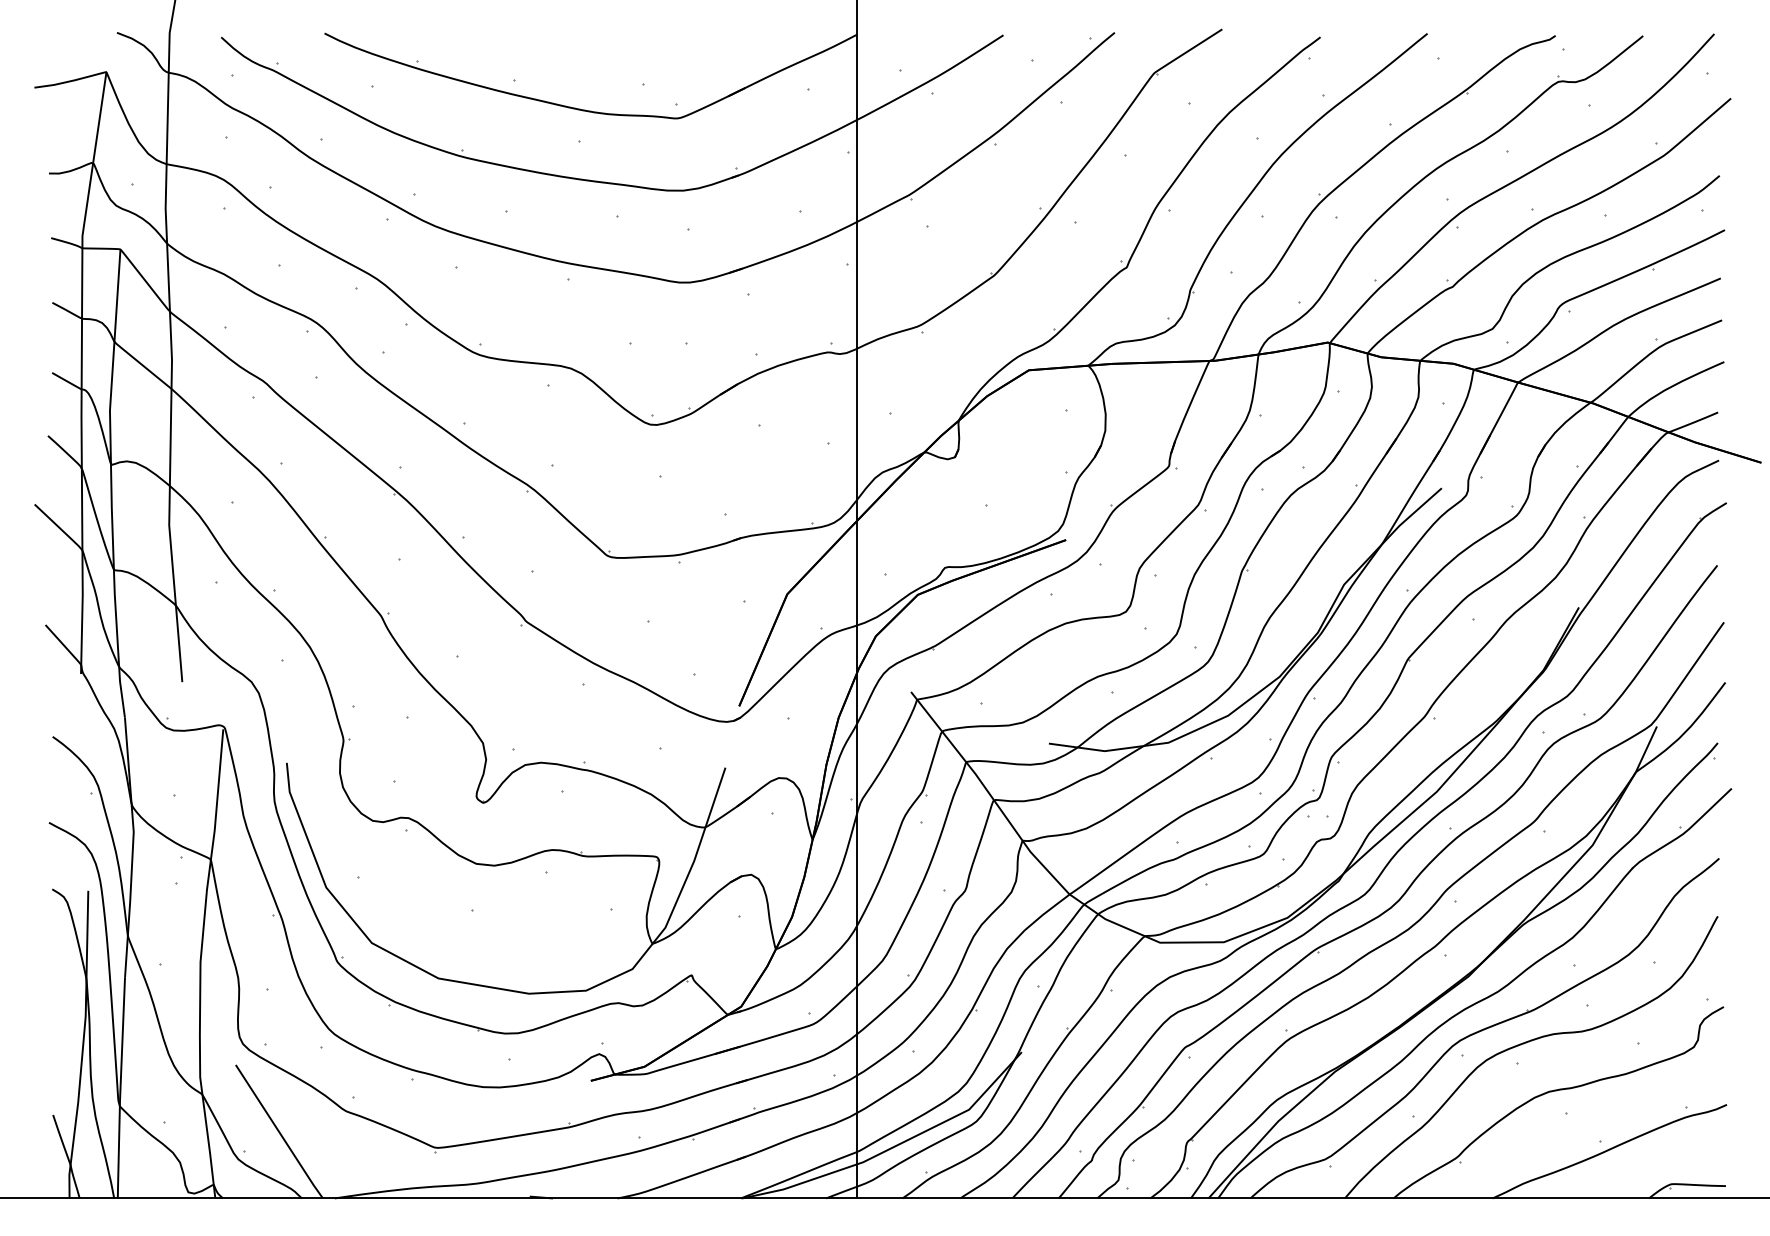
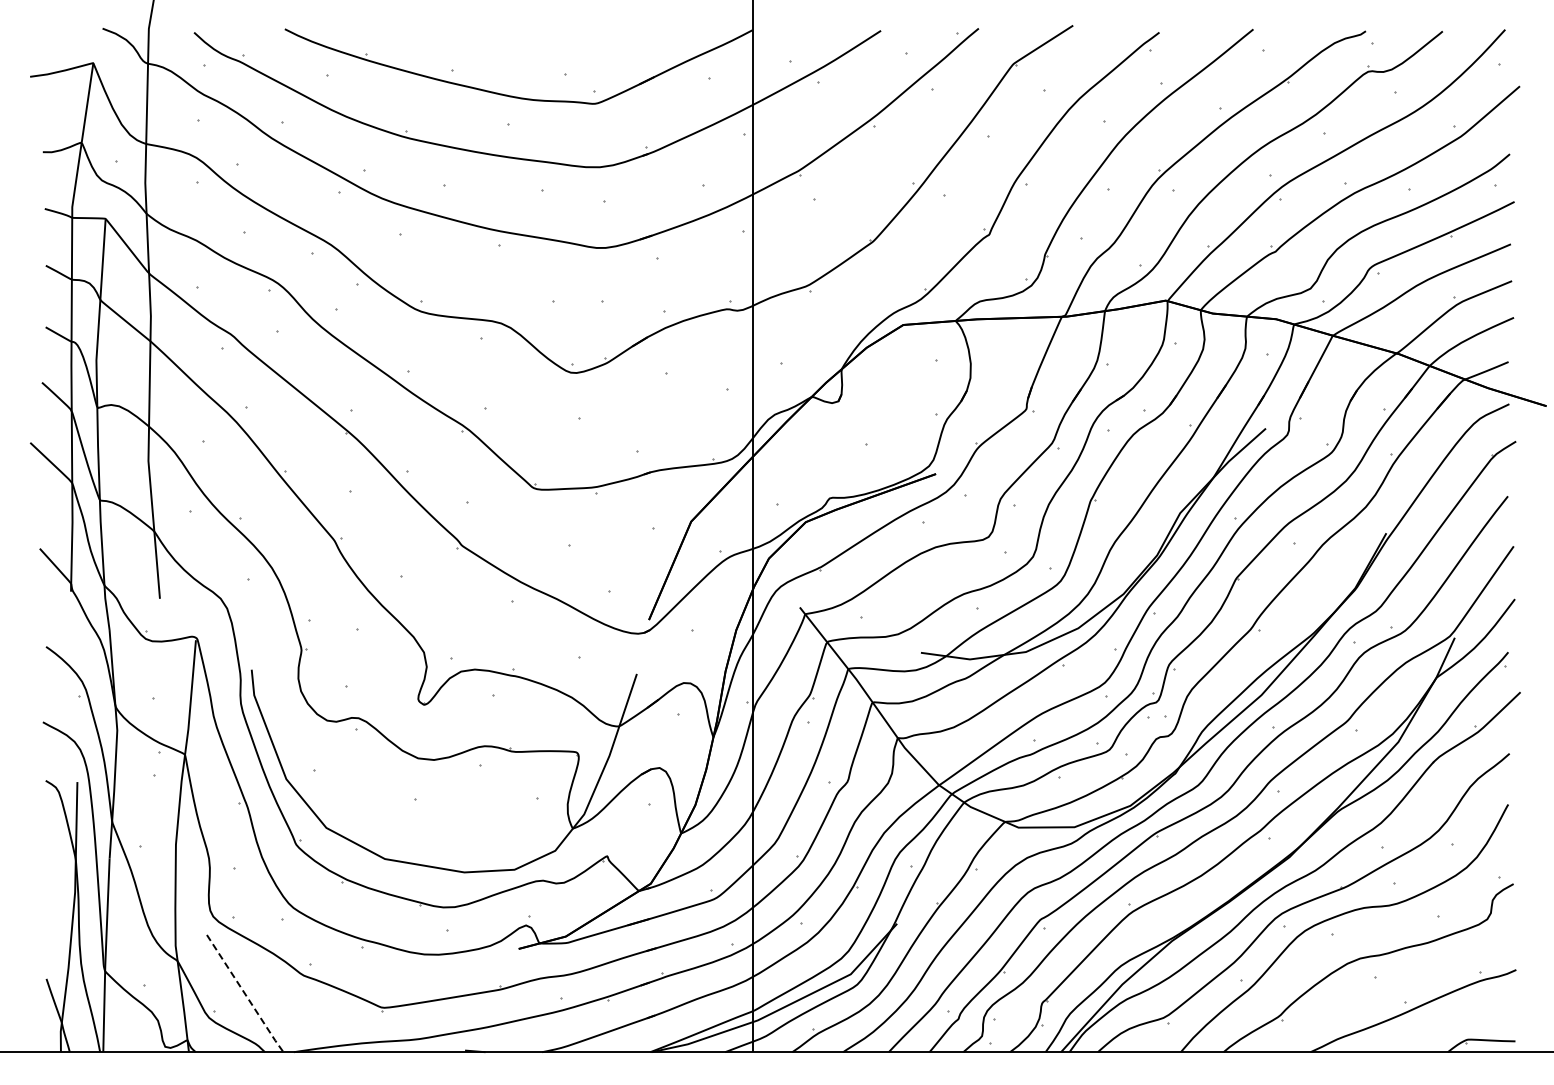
line: (279, 1132) -> (245, 994), solid -> dashed

